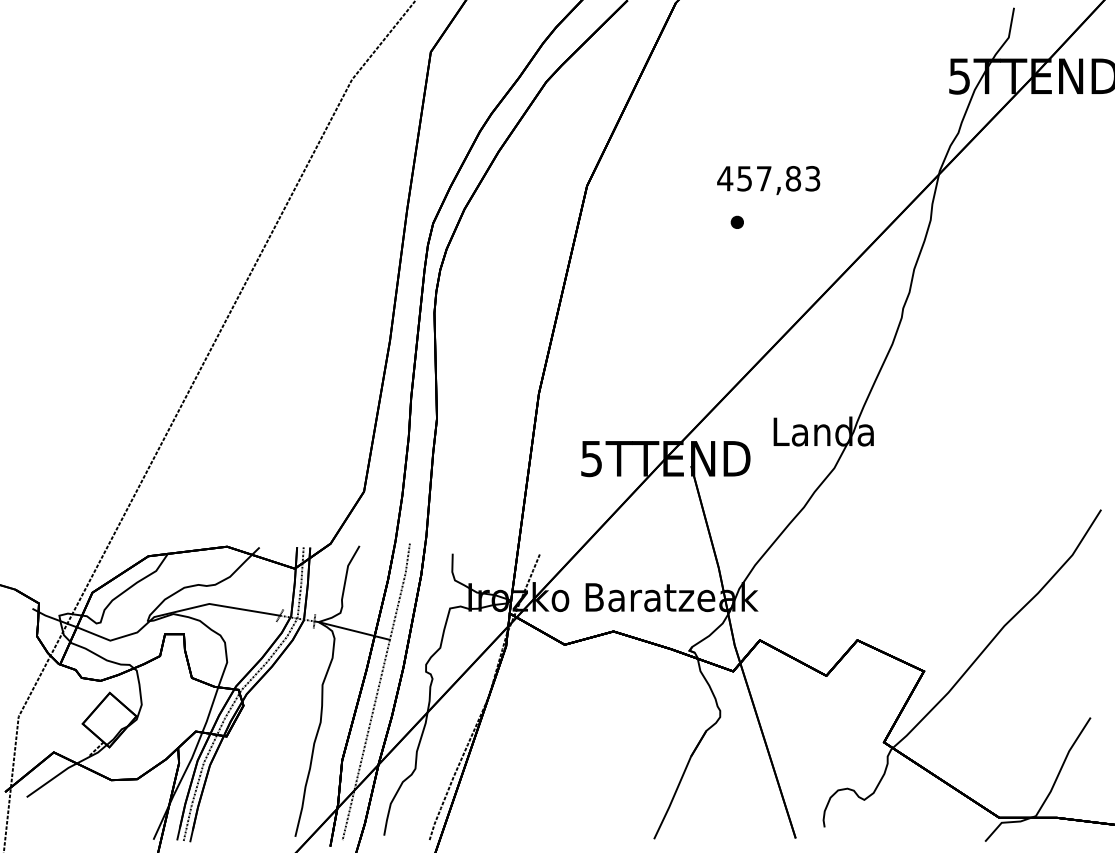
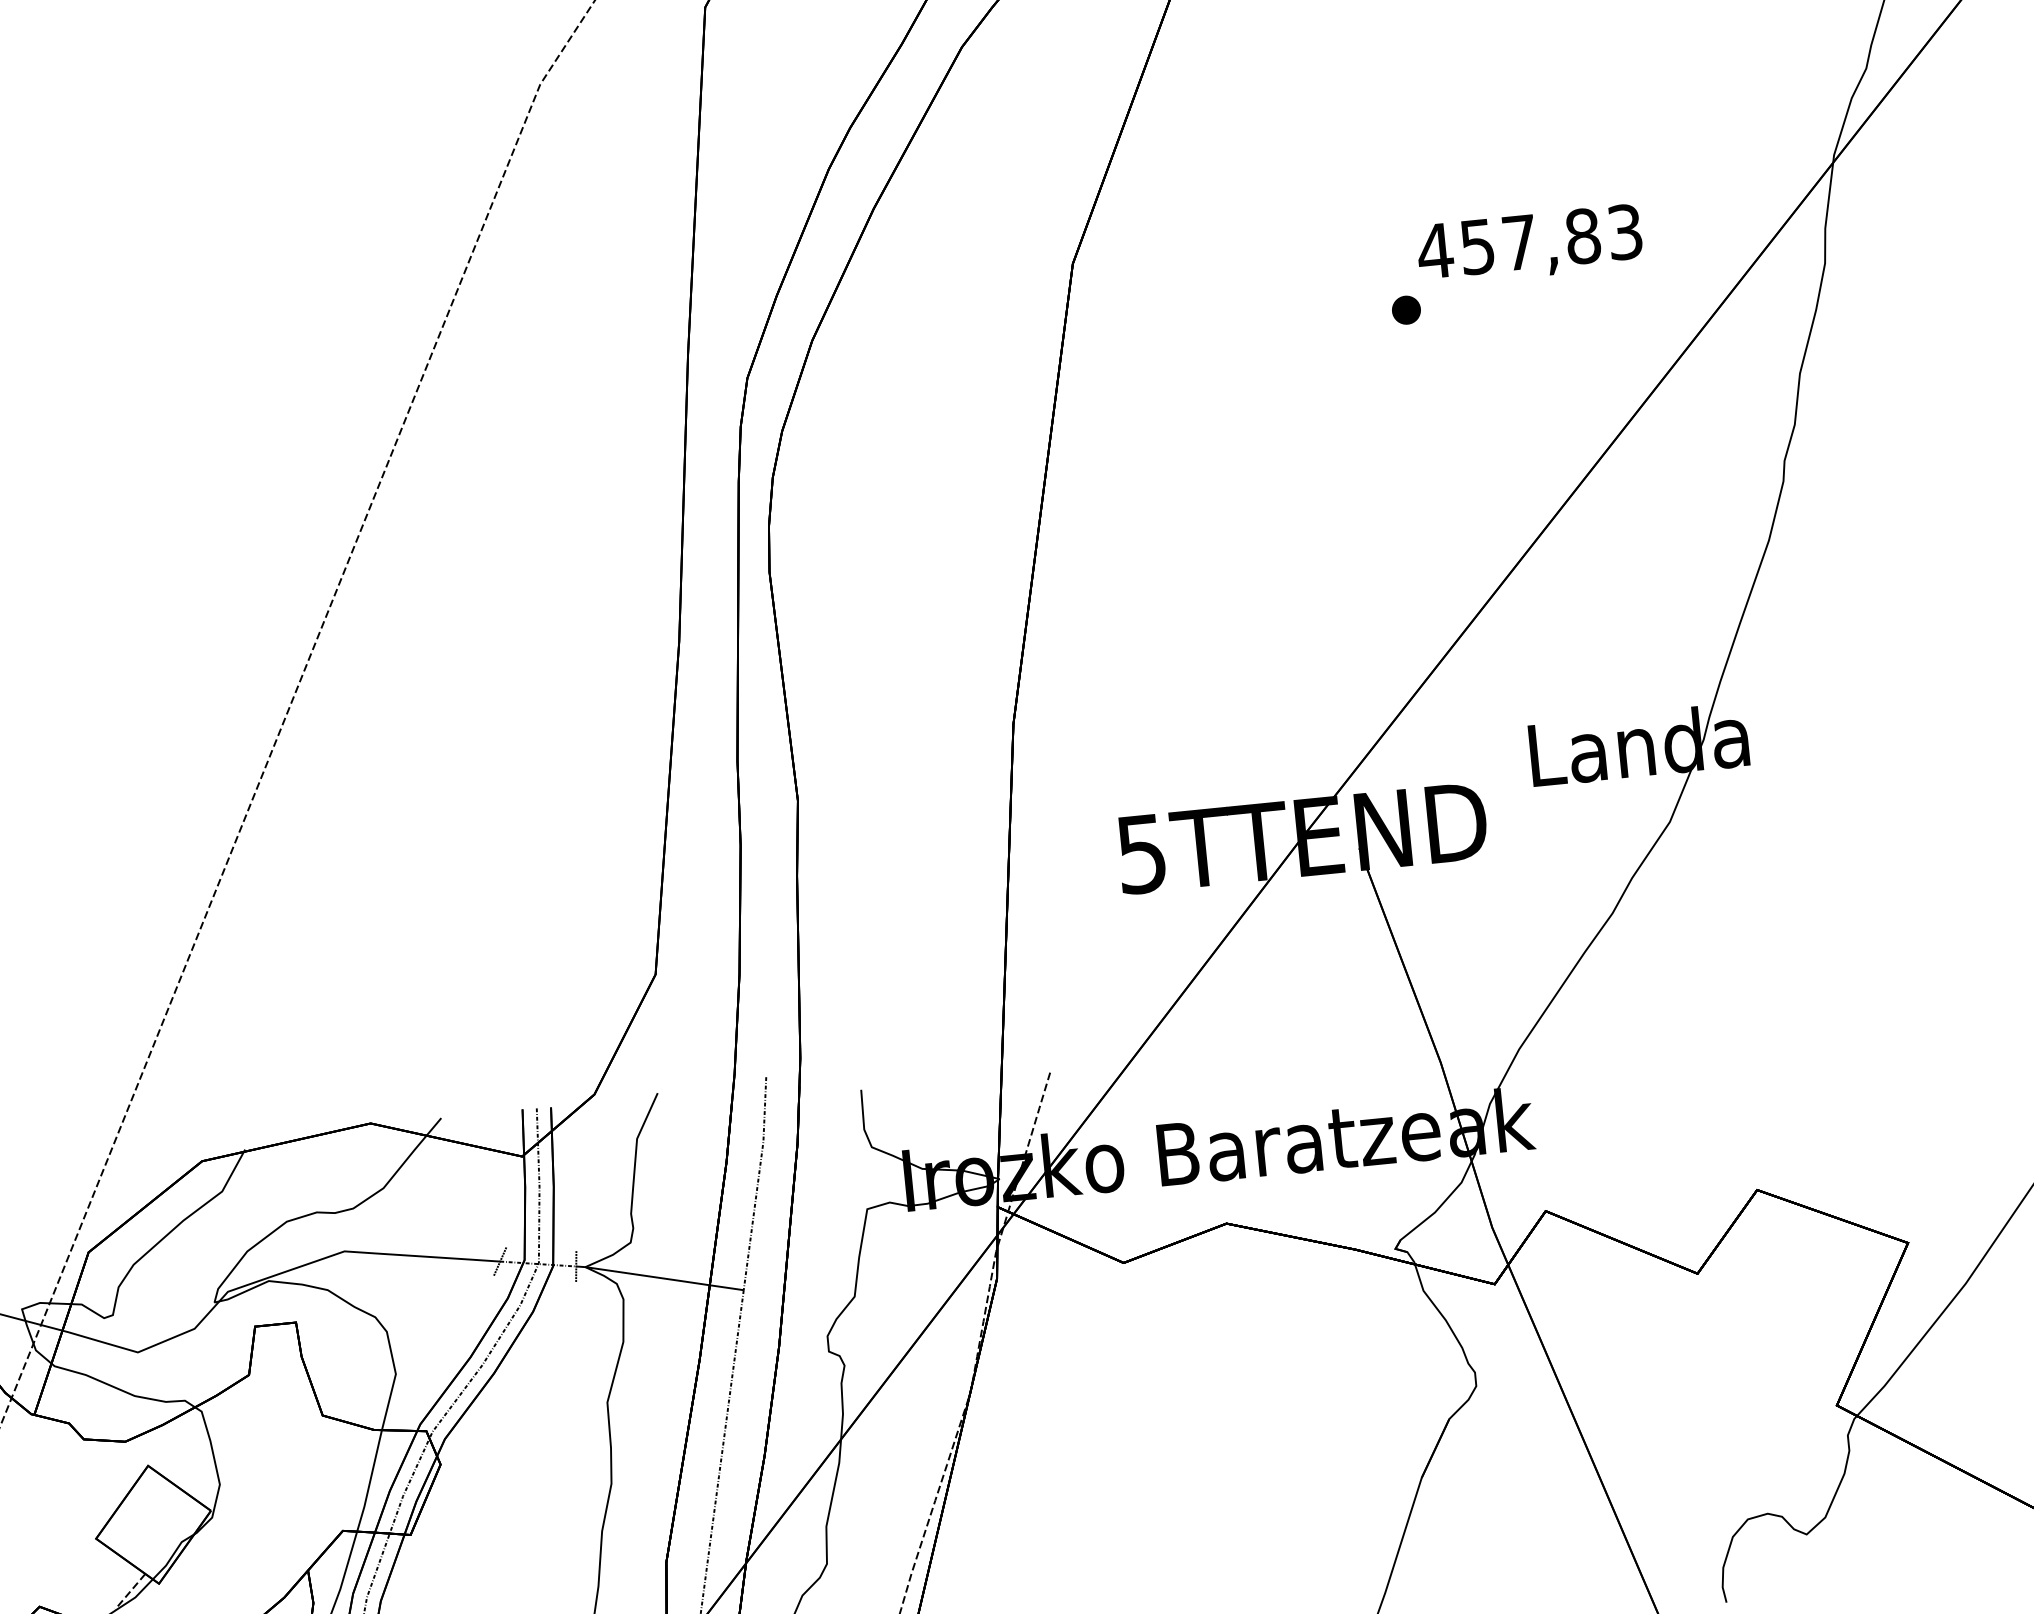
text: (768, 180) -> (1529, 245), moved

